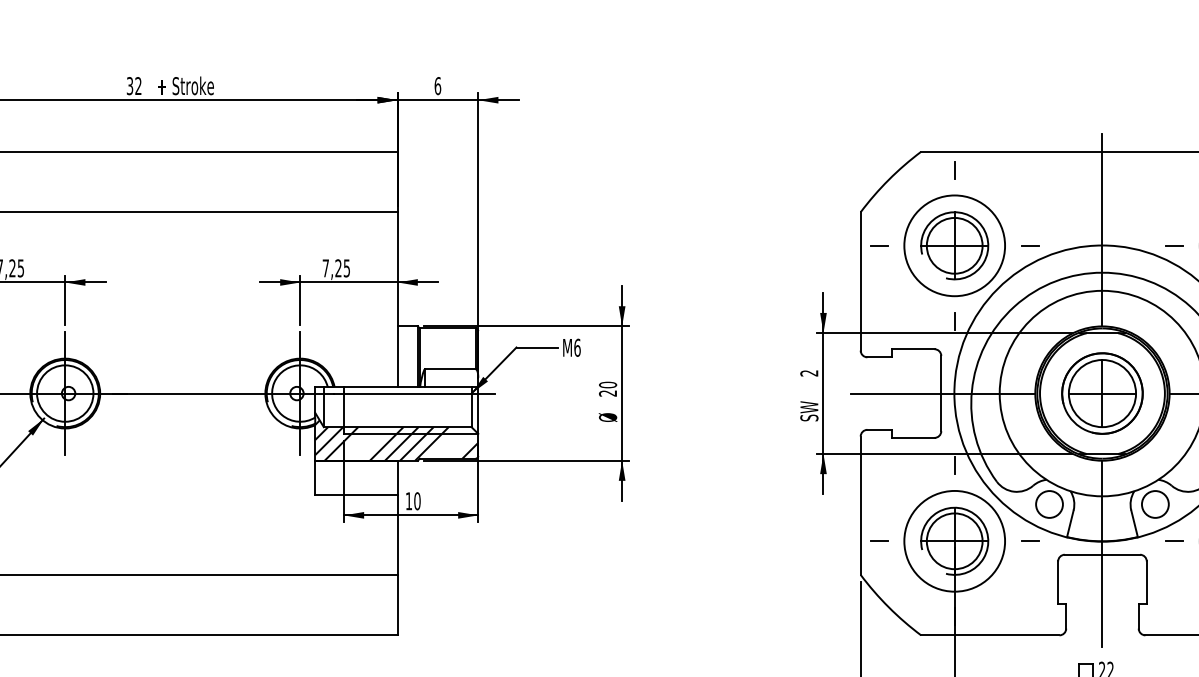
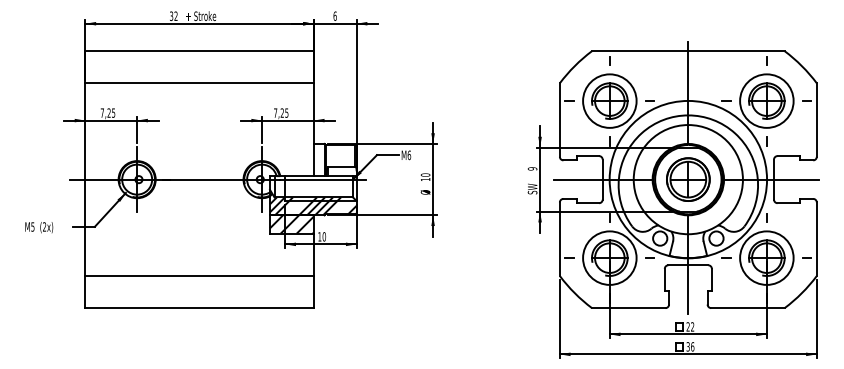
text: (809, 372) -> (532, 168), 2 -> 9
text: (607, 393) -> (425, 179), 20 -> 10
hatch: (355, 477) -> (291, 224), added

